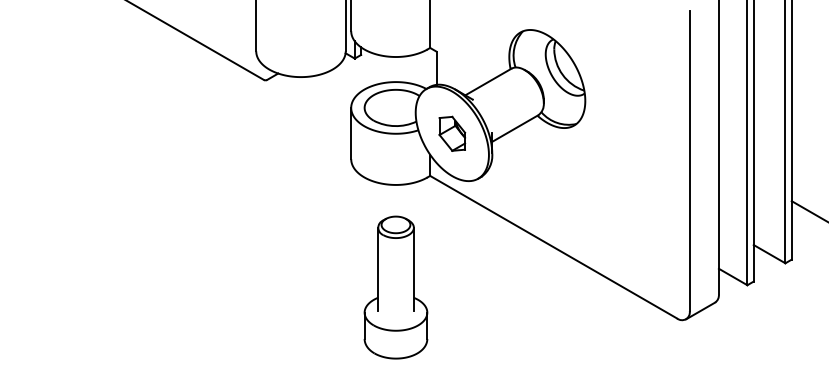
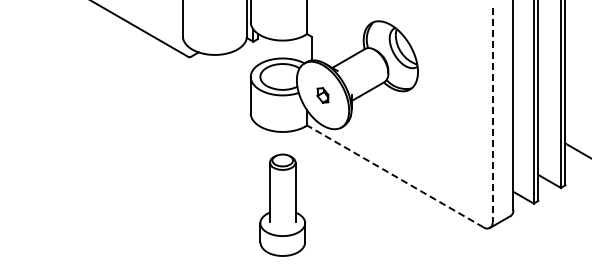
part: (451, 133) -> (322, 95), size x0.6
line: (689, 161) -> (492, 115), solid -> dashed
line: (553, 247) -> (395, 176), solid -> dashed

